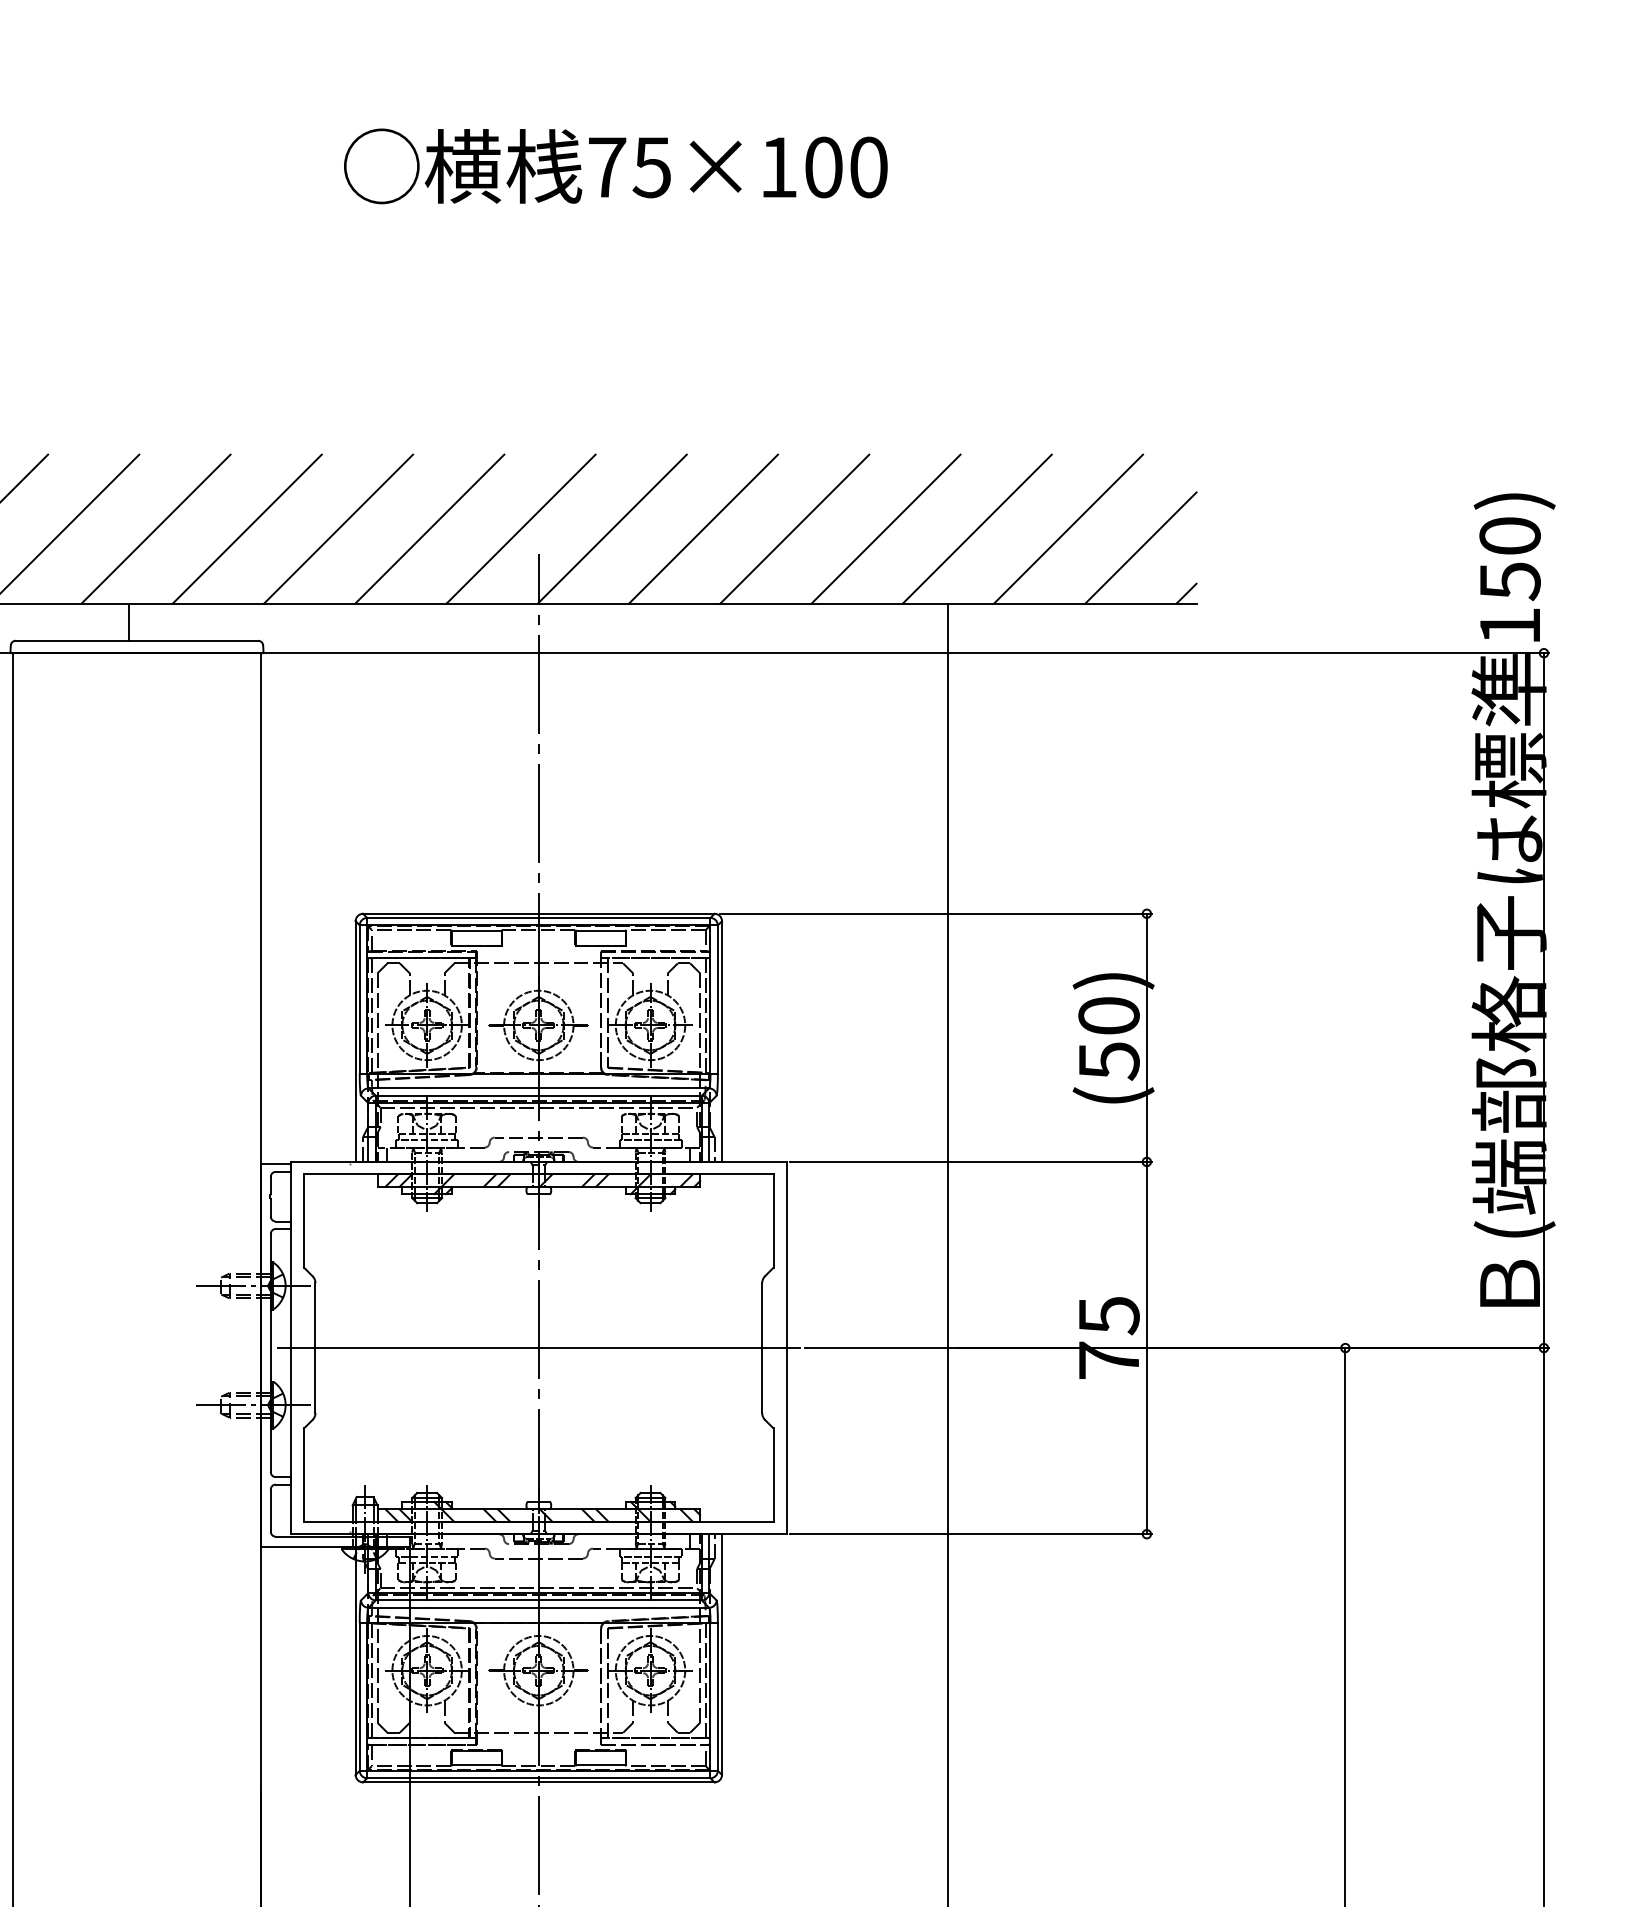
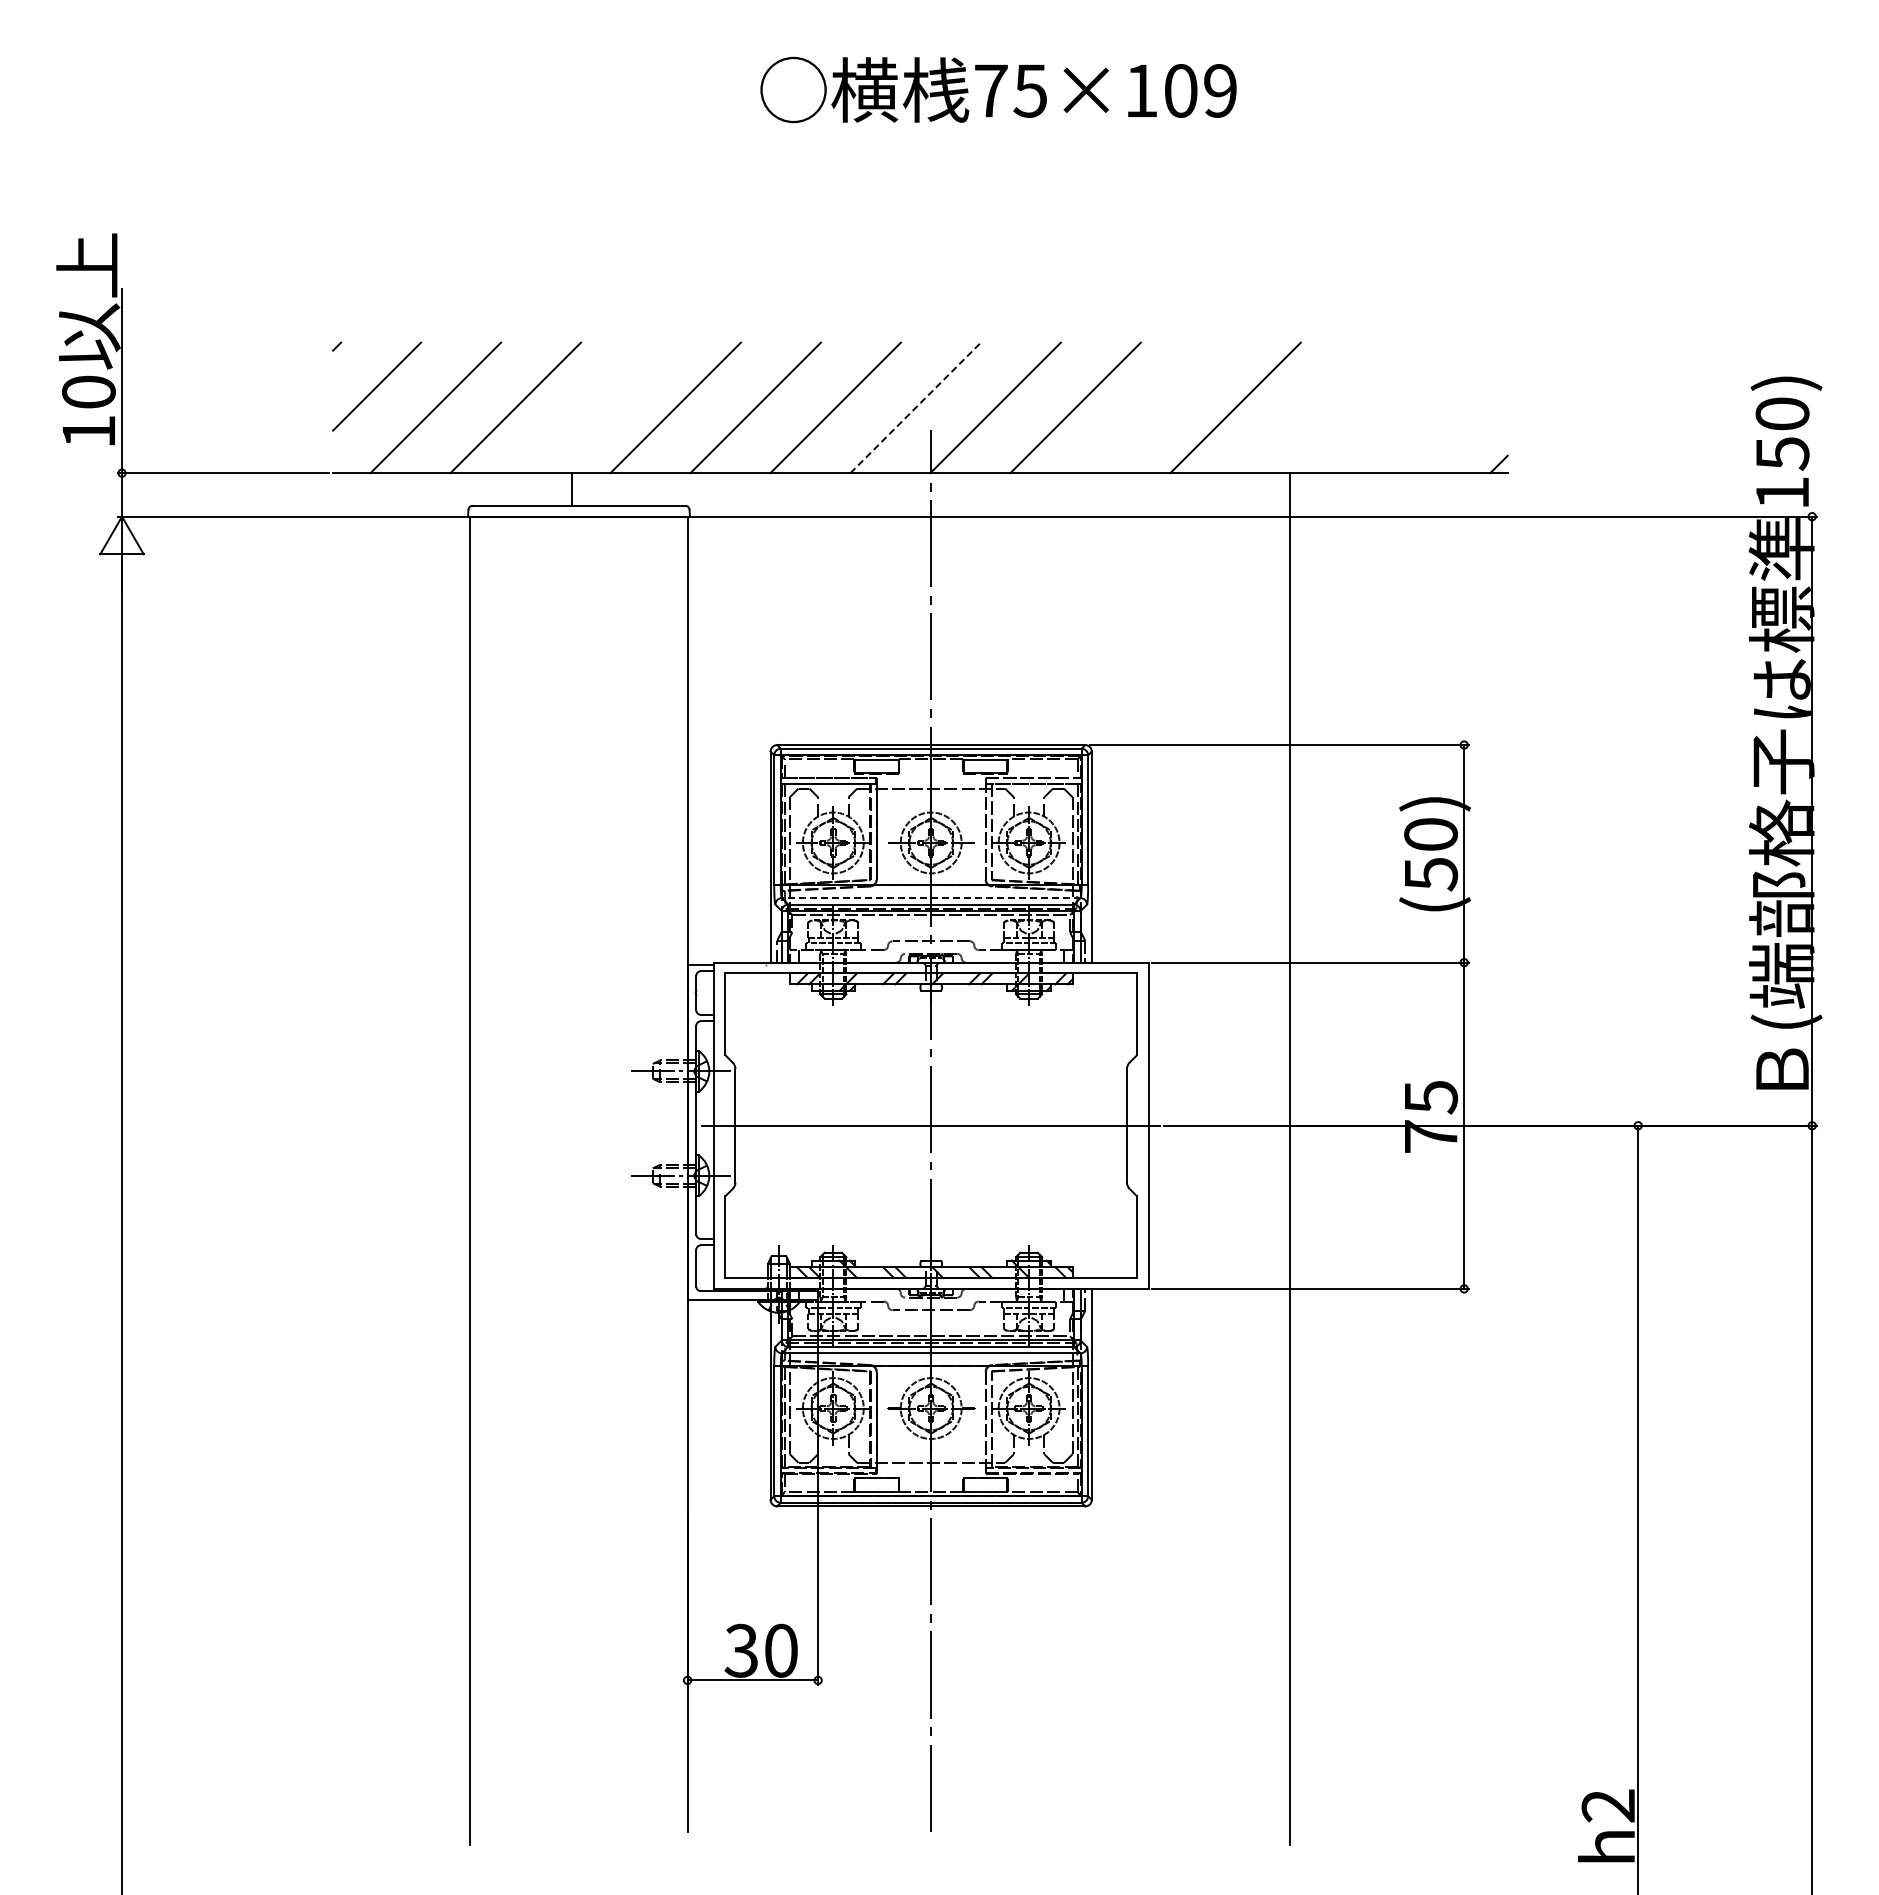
text: (868, 166) -> (1220, 90), 75×100 -> 75×109
line: (155, 528) -> (595, 407), removed
line: (522, 528) -> (916, 407), solid -> dashed
line: (794, 528) -> (1155, 407), removed
line: (977, 528) -> (1315, 407), removed
line: (1068, 528) -> (1395, 407), removed
line: (1140, 548) -> (1458, 424), removed
line: (538, 1088) -> (930, 898), solid -> dashed

